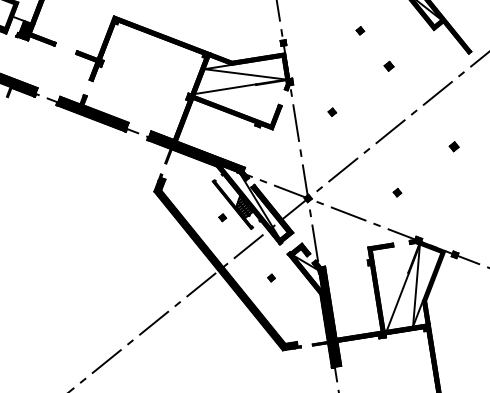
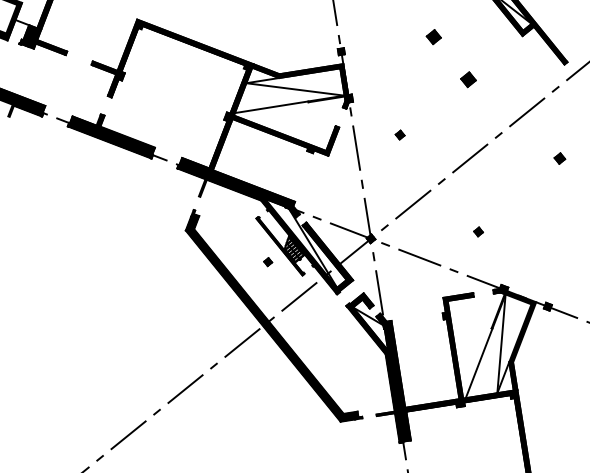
part: (360, 30) -> (433, 36), size x1.6
part: (389, 66) -> (468, 79), size x1.4
part: (453, 146) -> (559, 158), moved
part: (271, 277) -> (326, 334), removed

